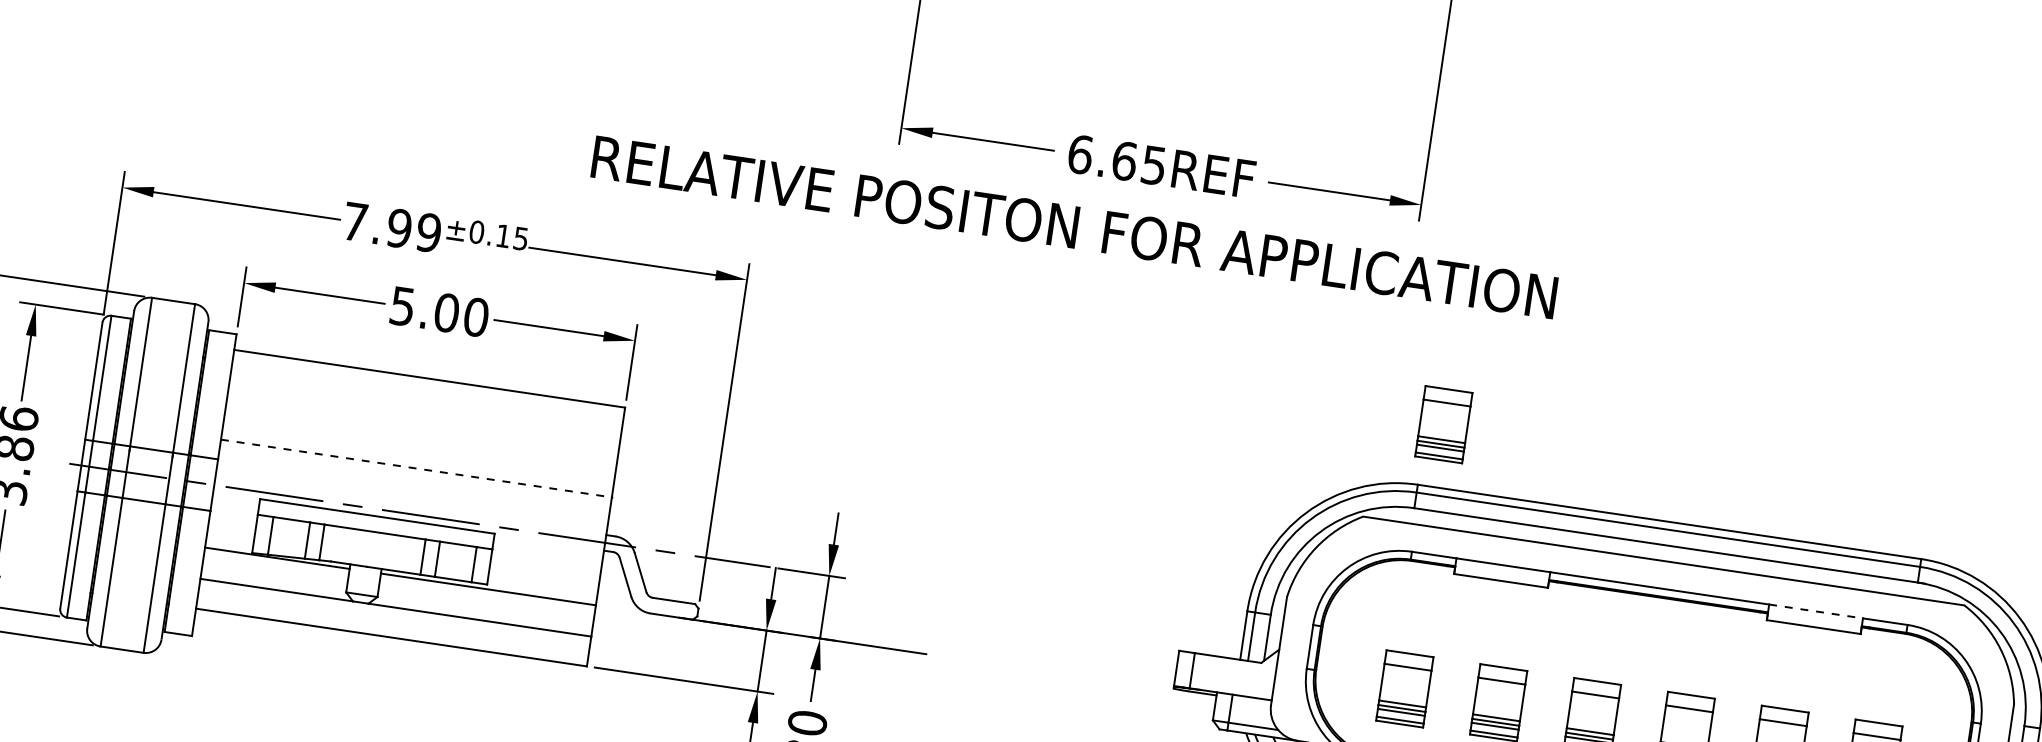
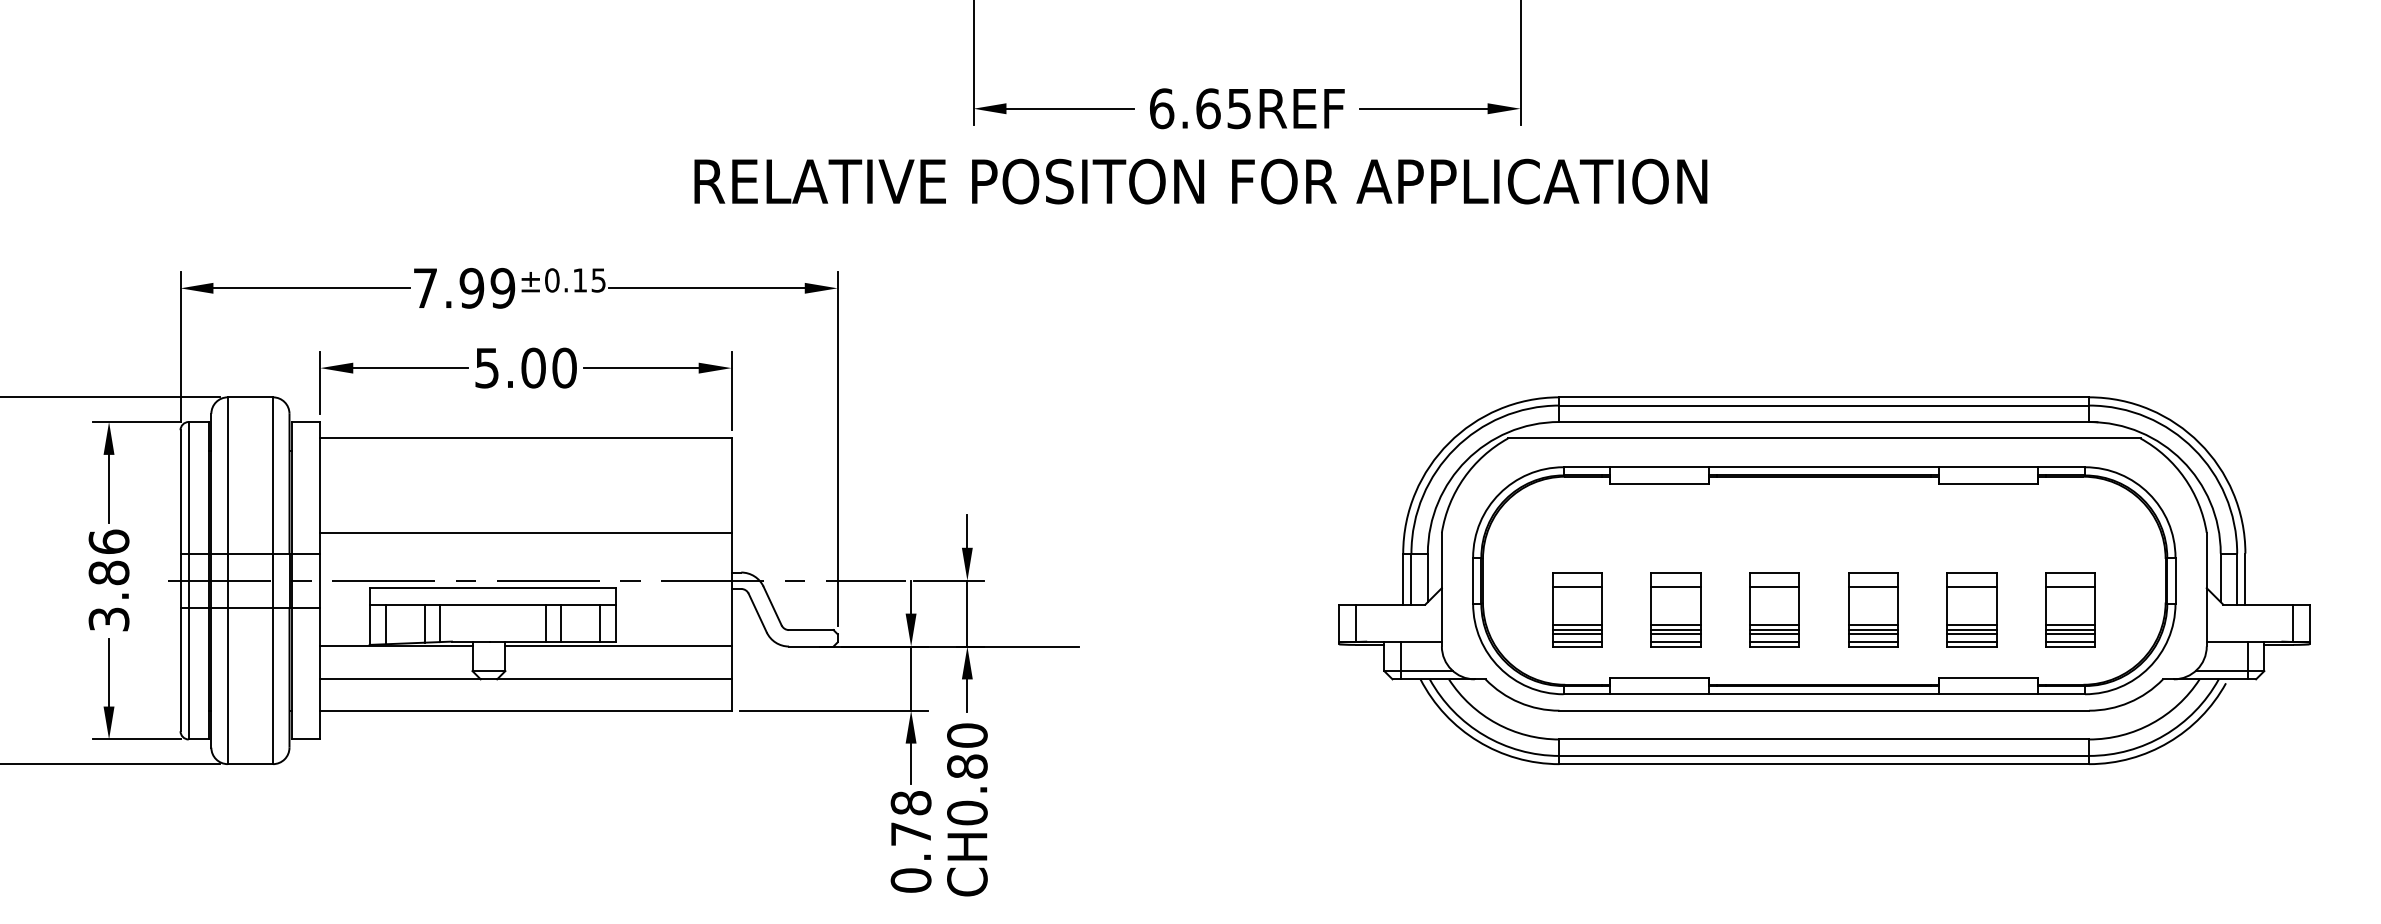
text: (1074, 227) -> (1200, 181), moved
part: (1444, 424) -> (1577, 331), removed
line: (416, 468) -> (525, 532), dashed -> solid
line: (1816, 611) -> (1989, 467), dashed -> solid

